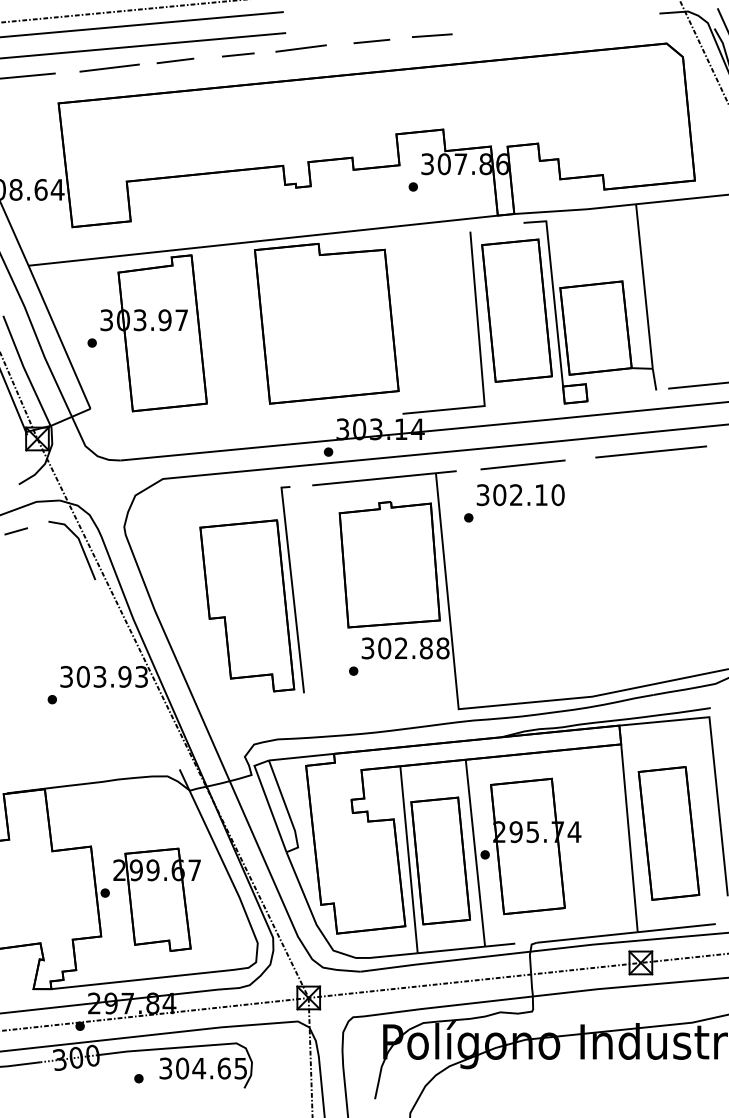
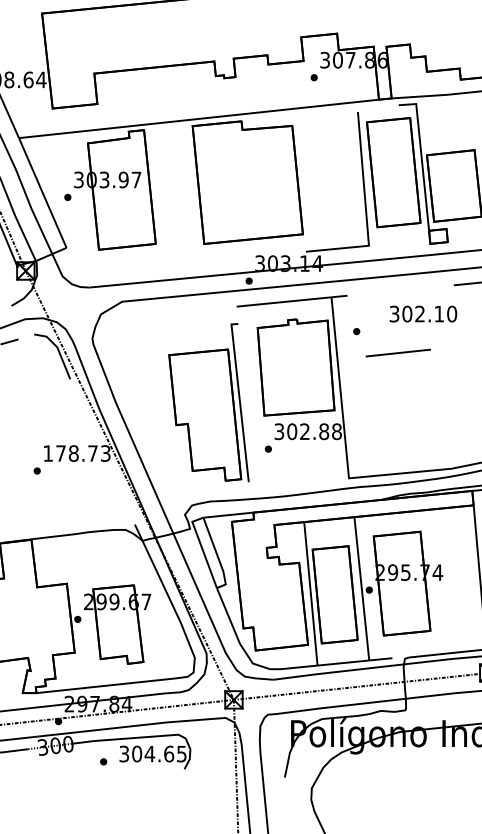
line: (522, 464) -> (397, 352), moved
text: (520, 495) -> (423, 314), moved
part: (251, 589) -> (208, 402), moved
text: (95, 676) -> (70, 453), 303.93 -> 178.73

